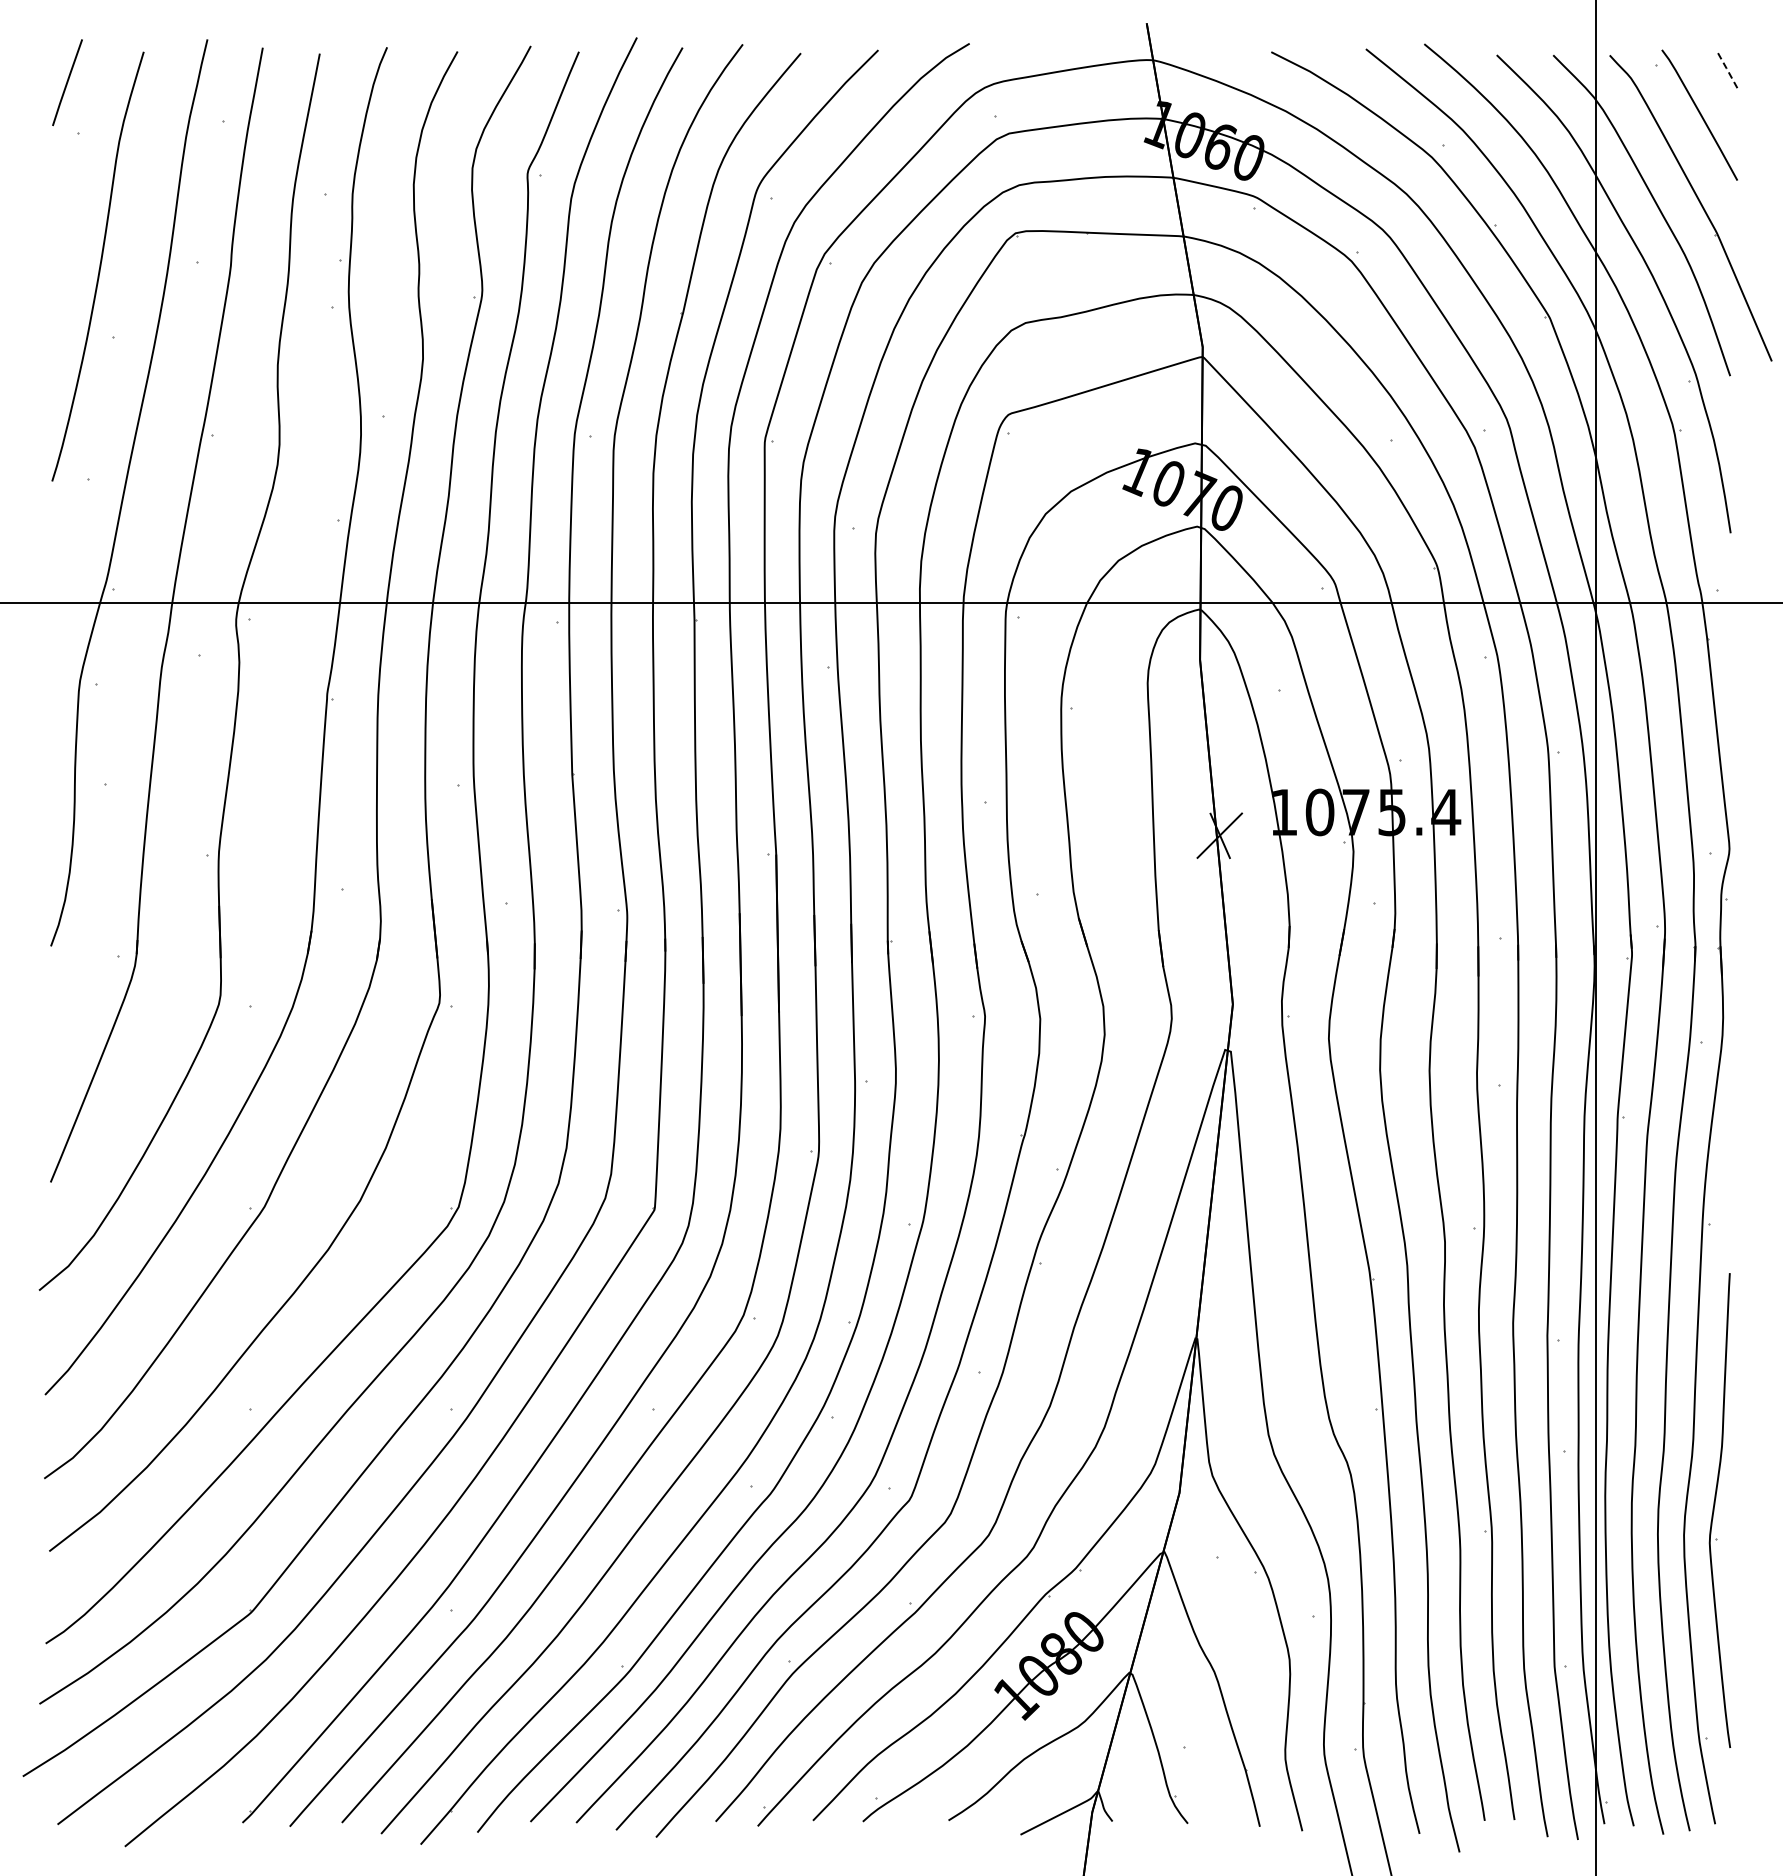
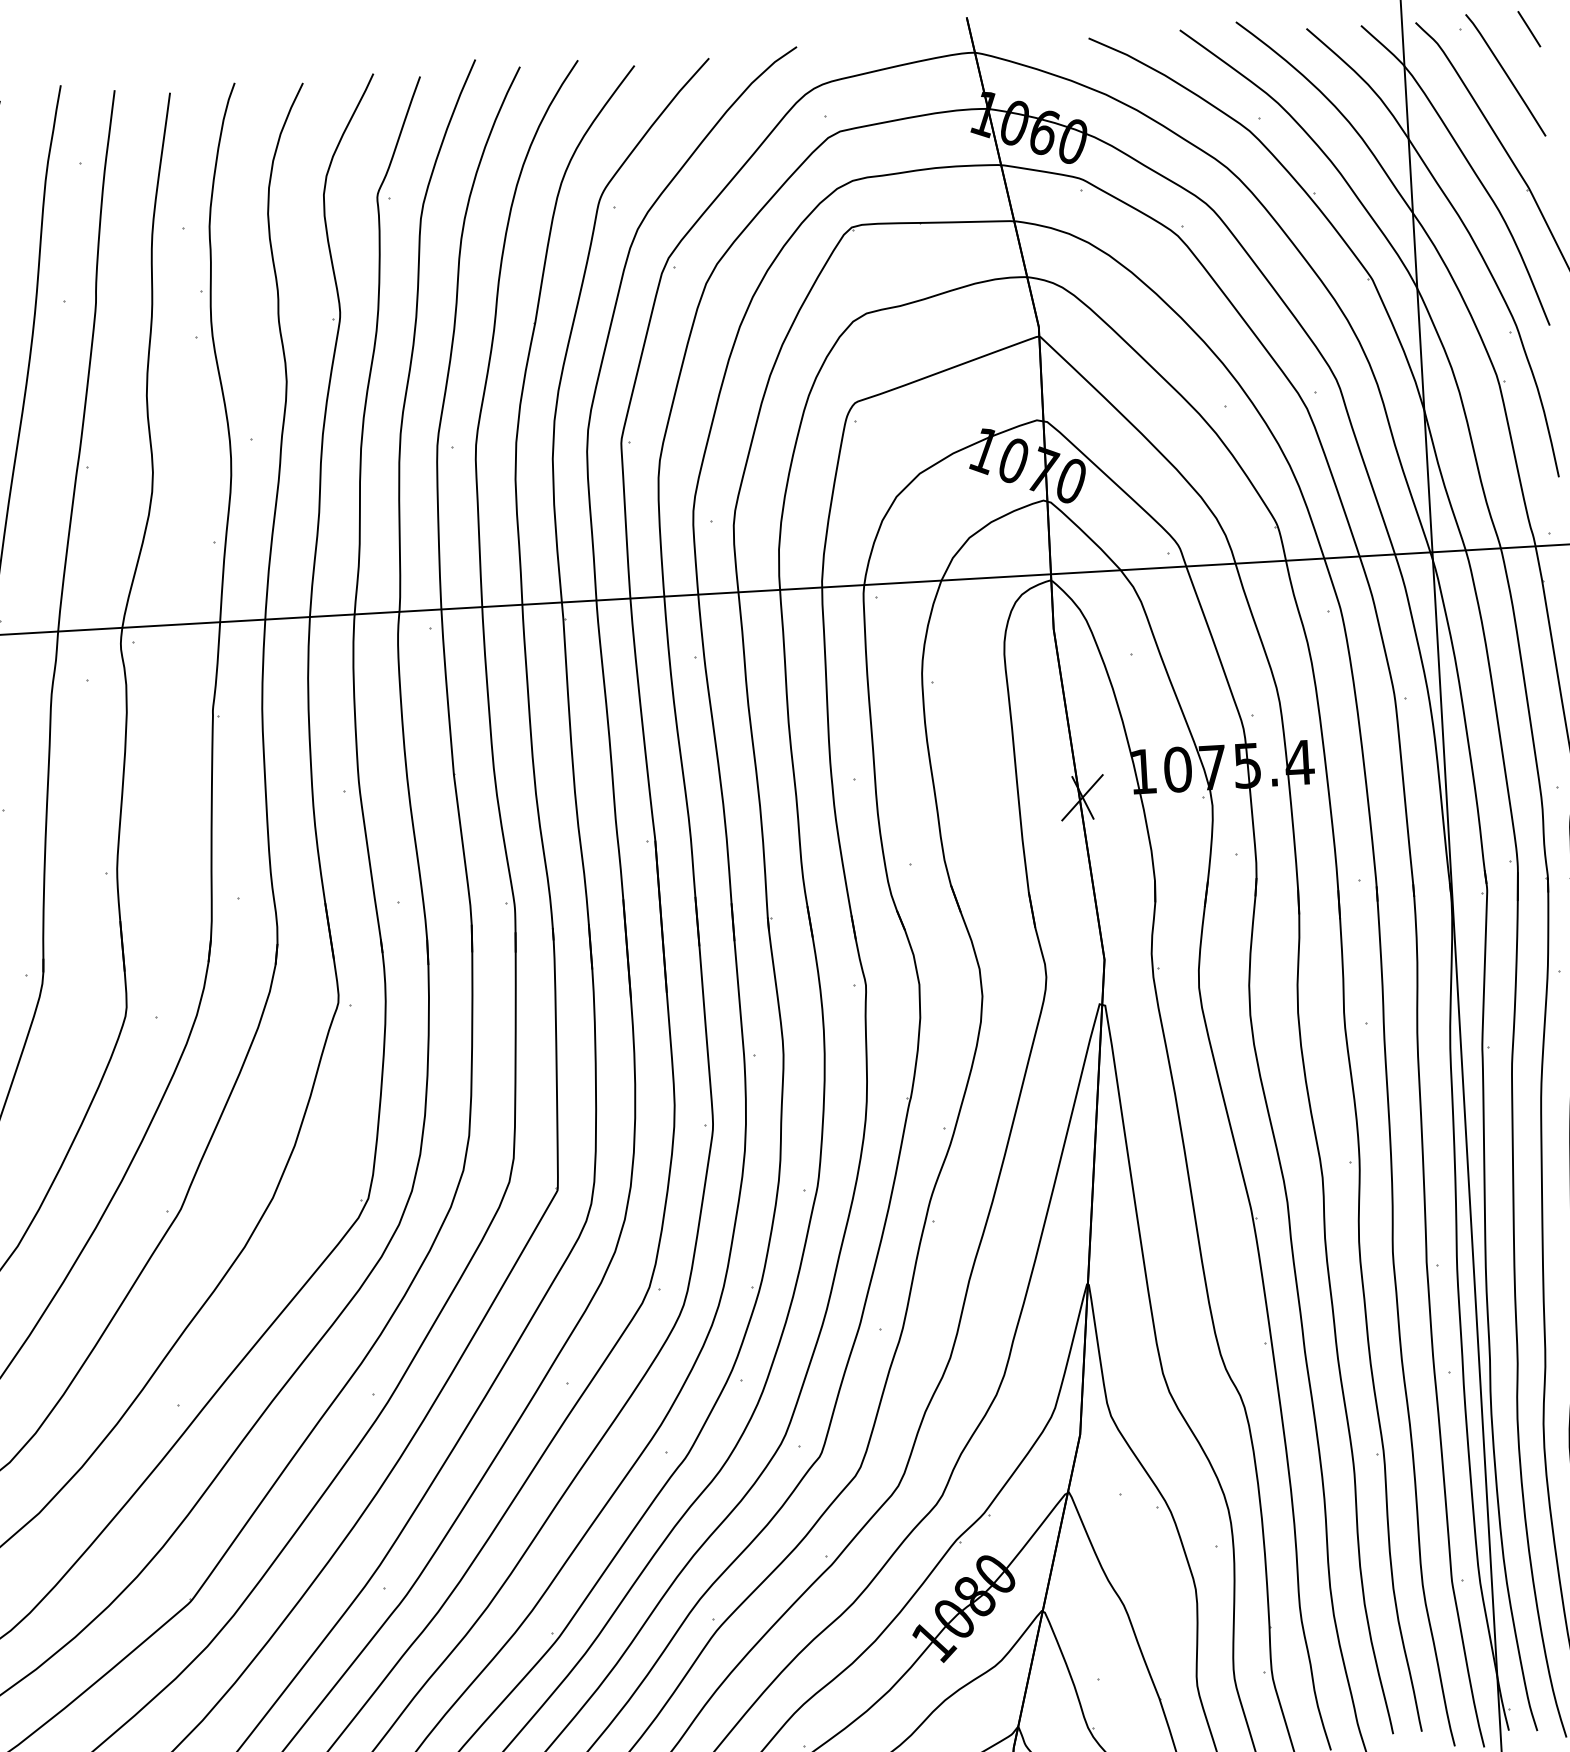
line: (1726, 68) -> (1529, 28), dashed -> solid

